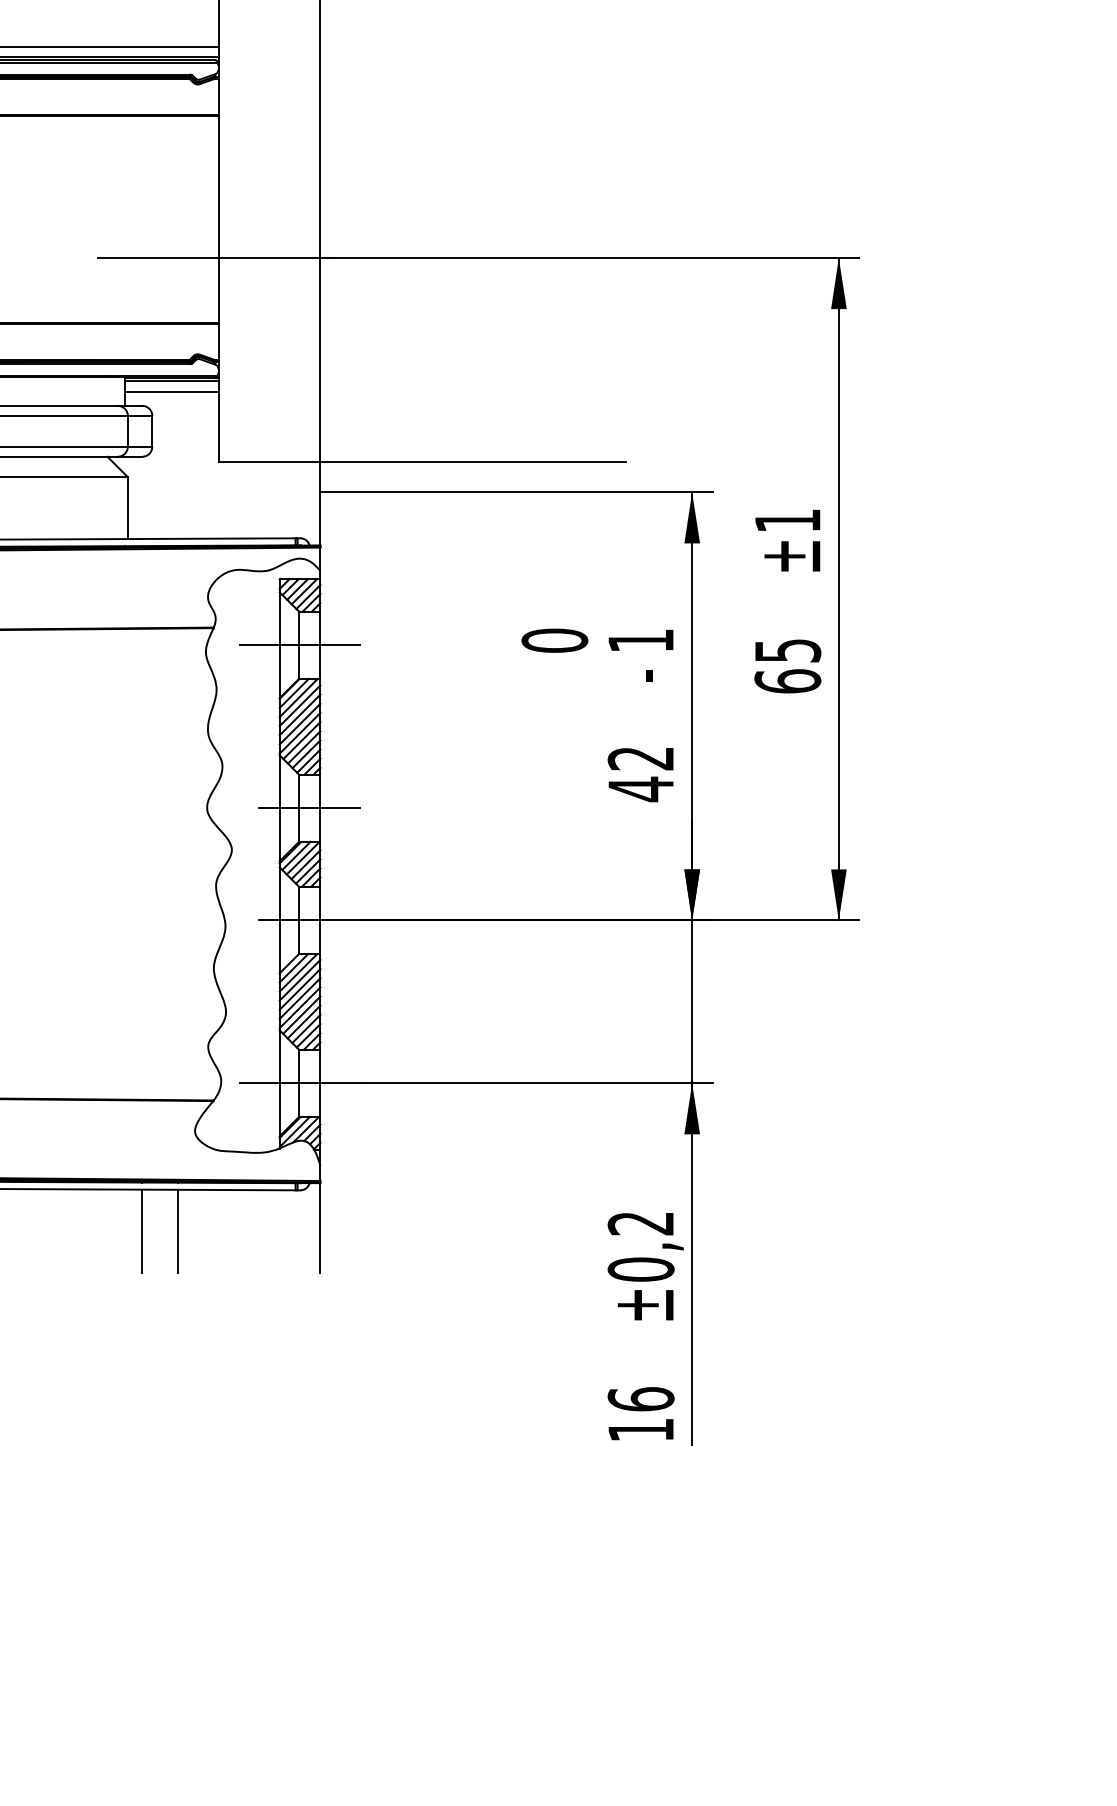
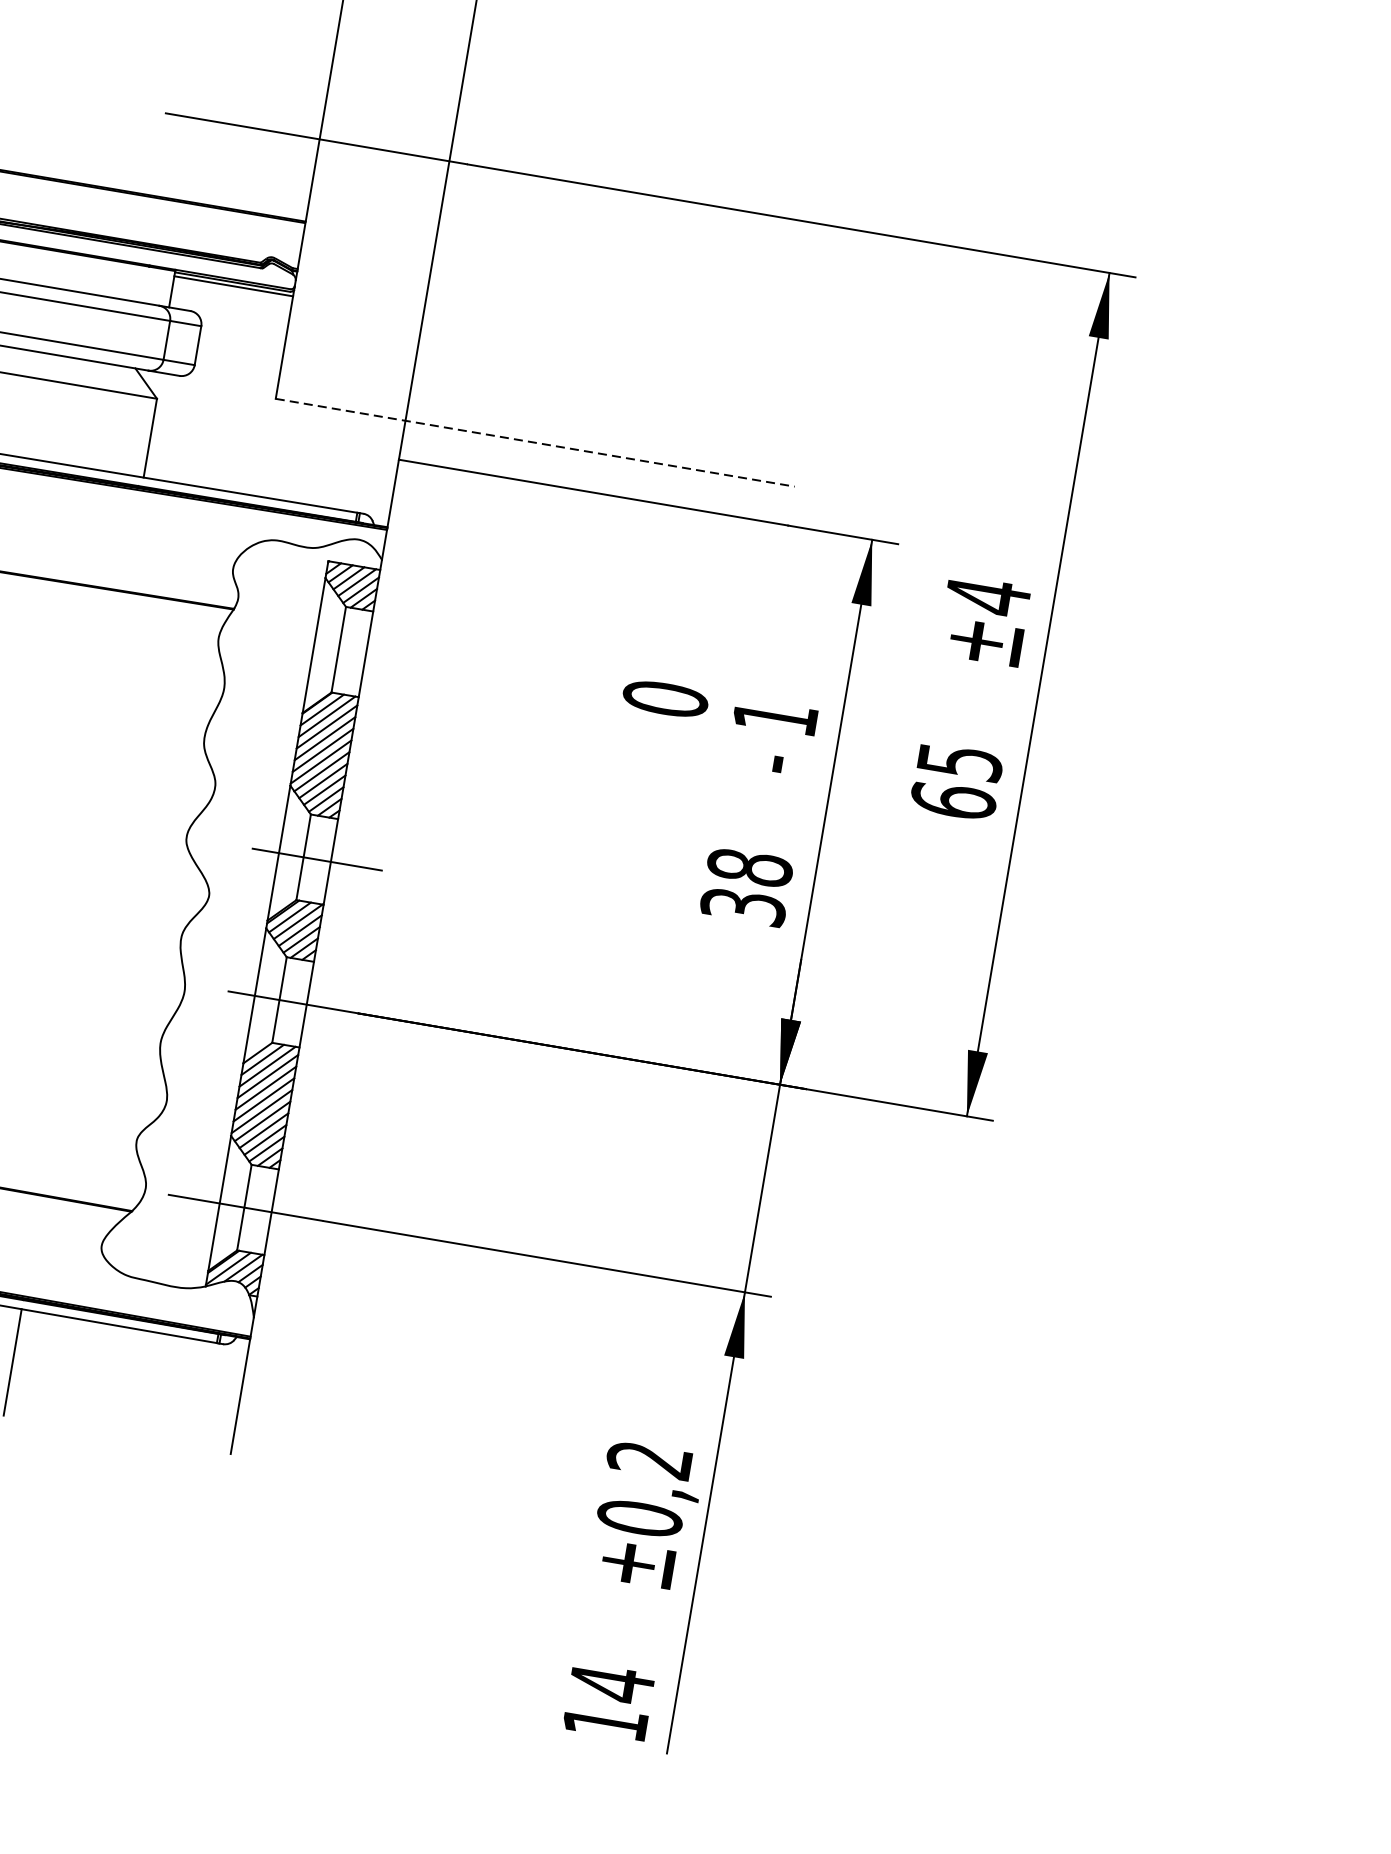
line: (171, 391) -> (230, 299), removed
line: (422, 461) -> (535, 442), solid -> dashed
text: (787, 520) -> (987, 596), ±1 -> ±4
line: (299, 645) -> (339, 650), removed
text: (640, 774) -> (745, 887), 42 -> 38
line: (177, 1231) -> (57, 1370), removed
text: (640, 1399) -> (611, 1683), 16 -> 14

